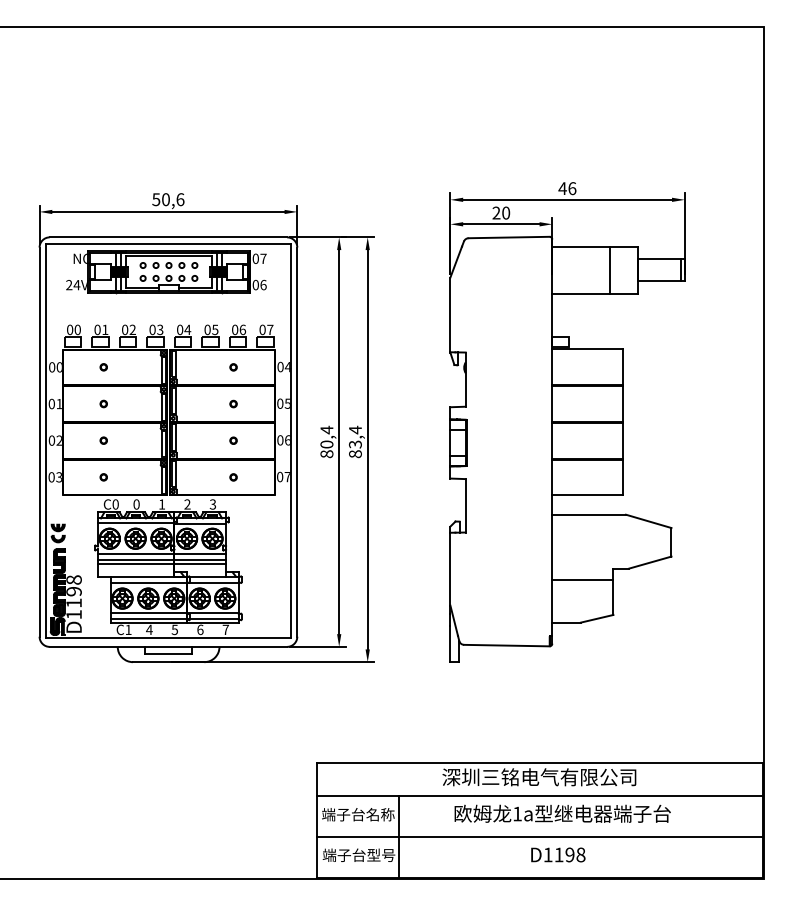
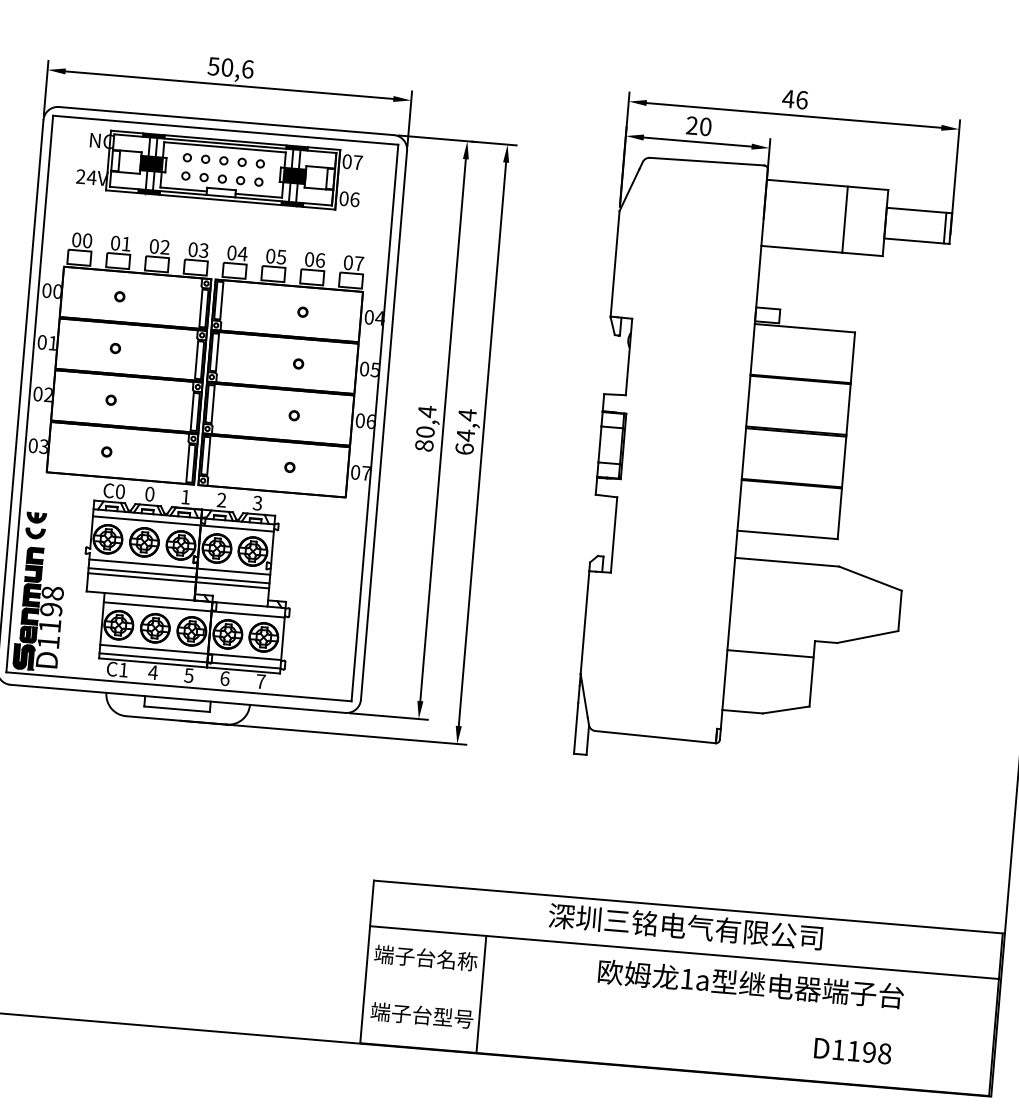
text: (354, 449) -> (463, 442), 83,4 -> 64,4
text: (562, 813) -> (750, 983), moved
line: (539, 837) -> (678, 1011), removed
text: (558, 854) -> (853, 1050), moved

